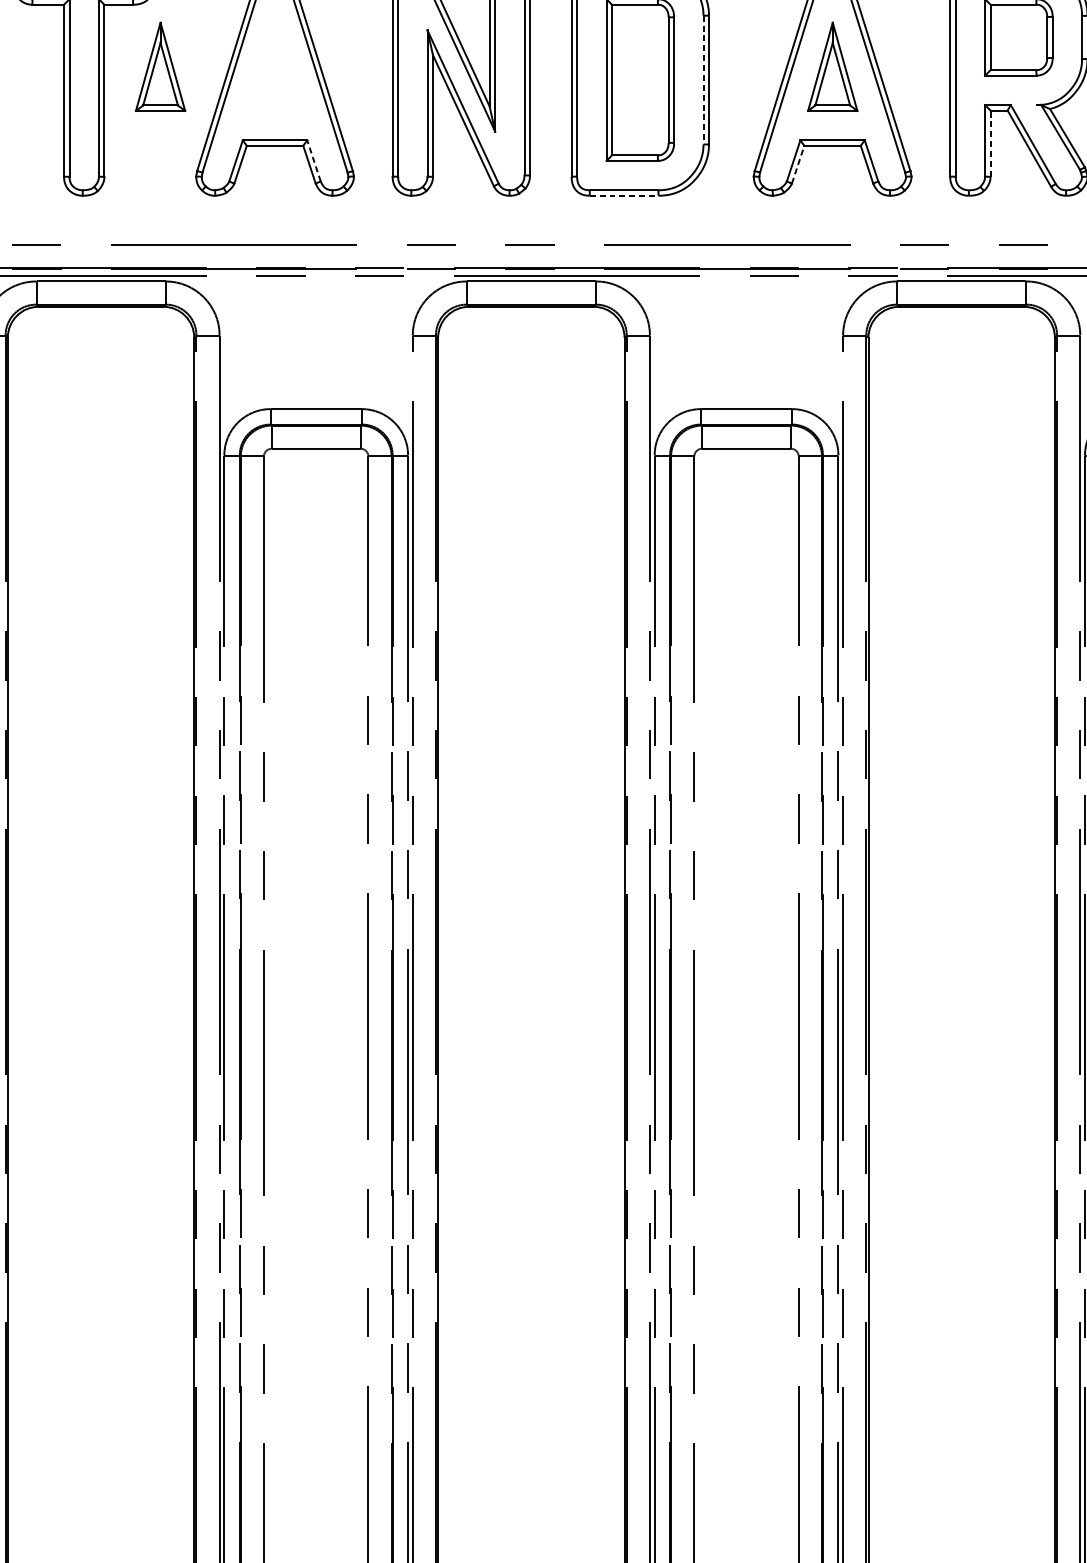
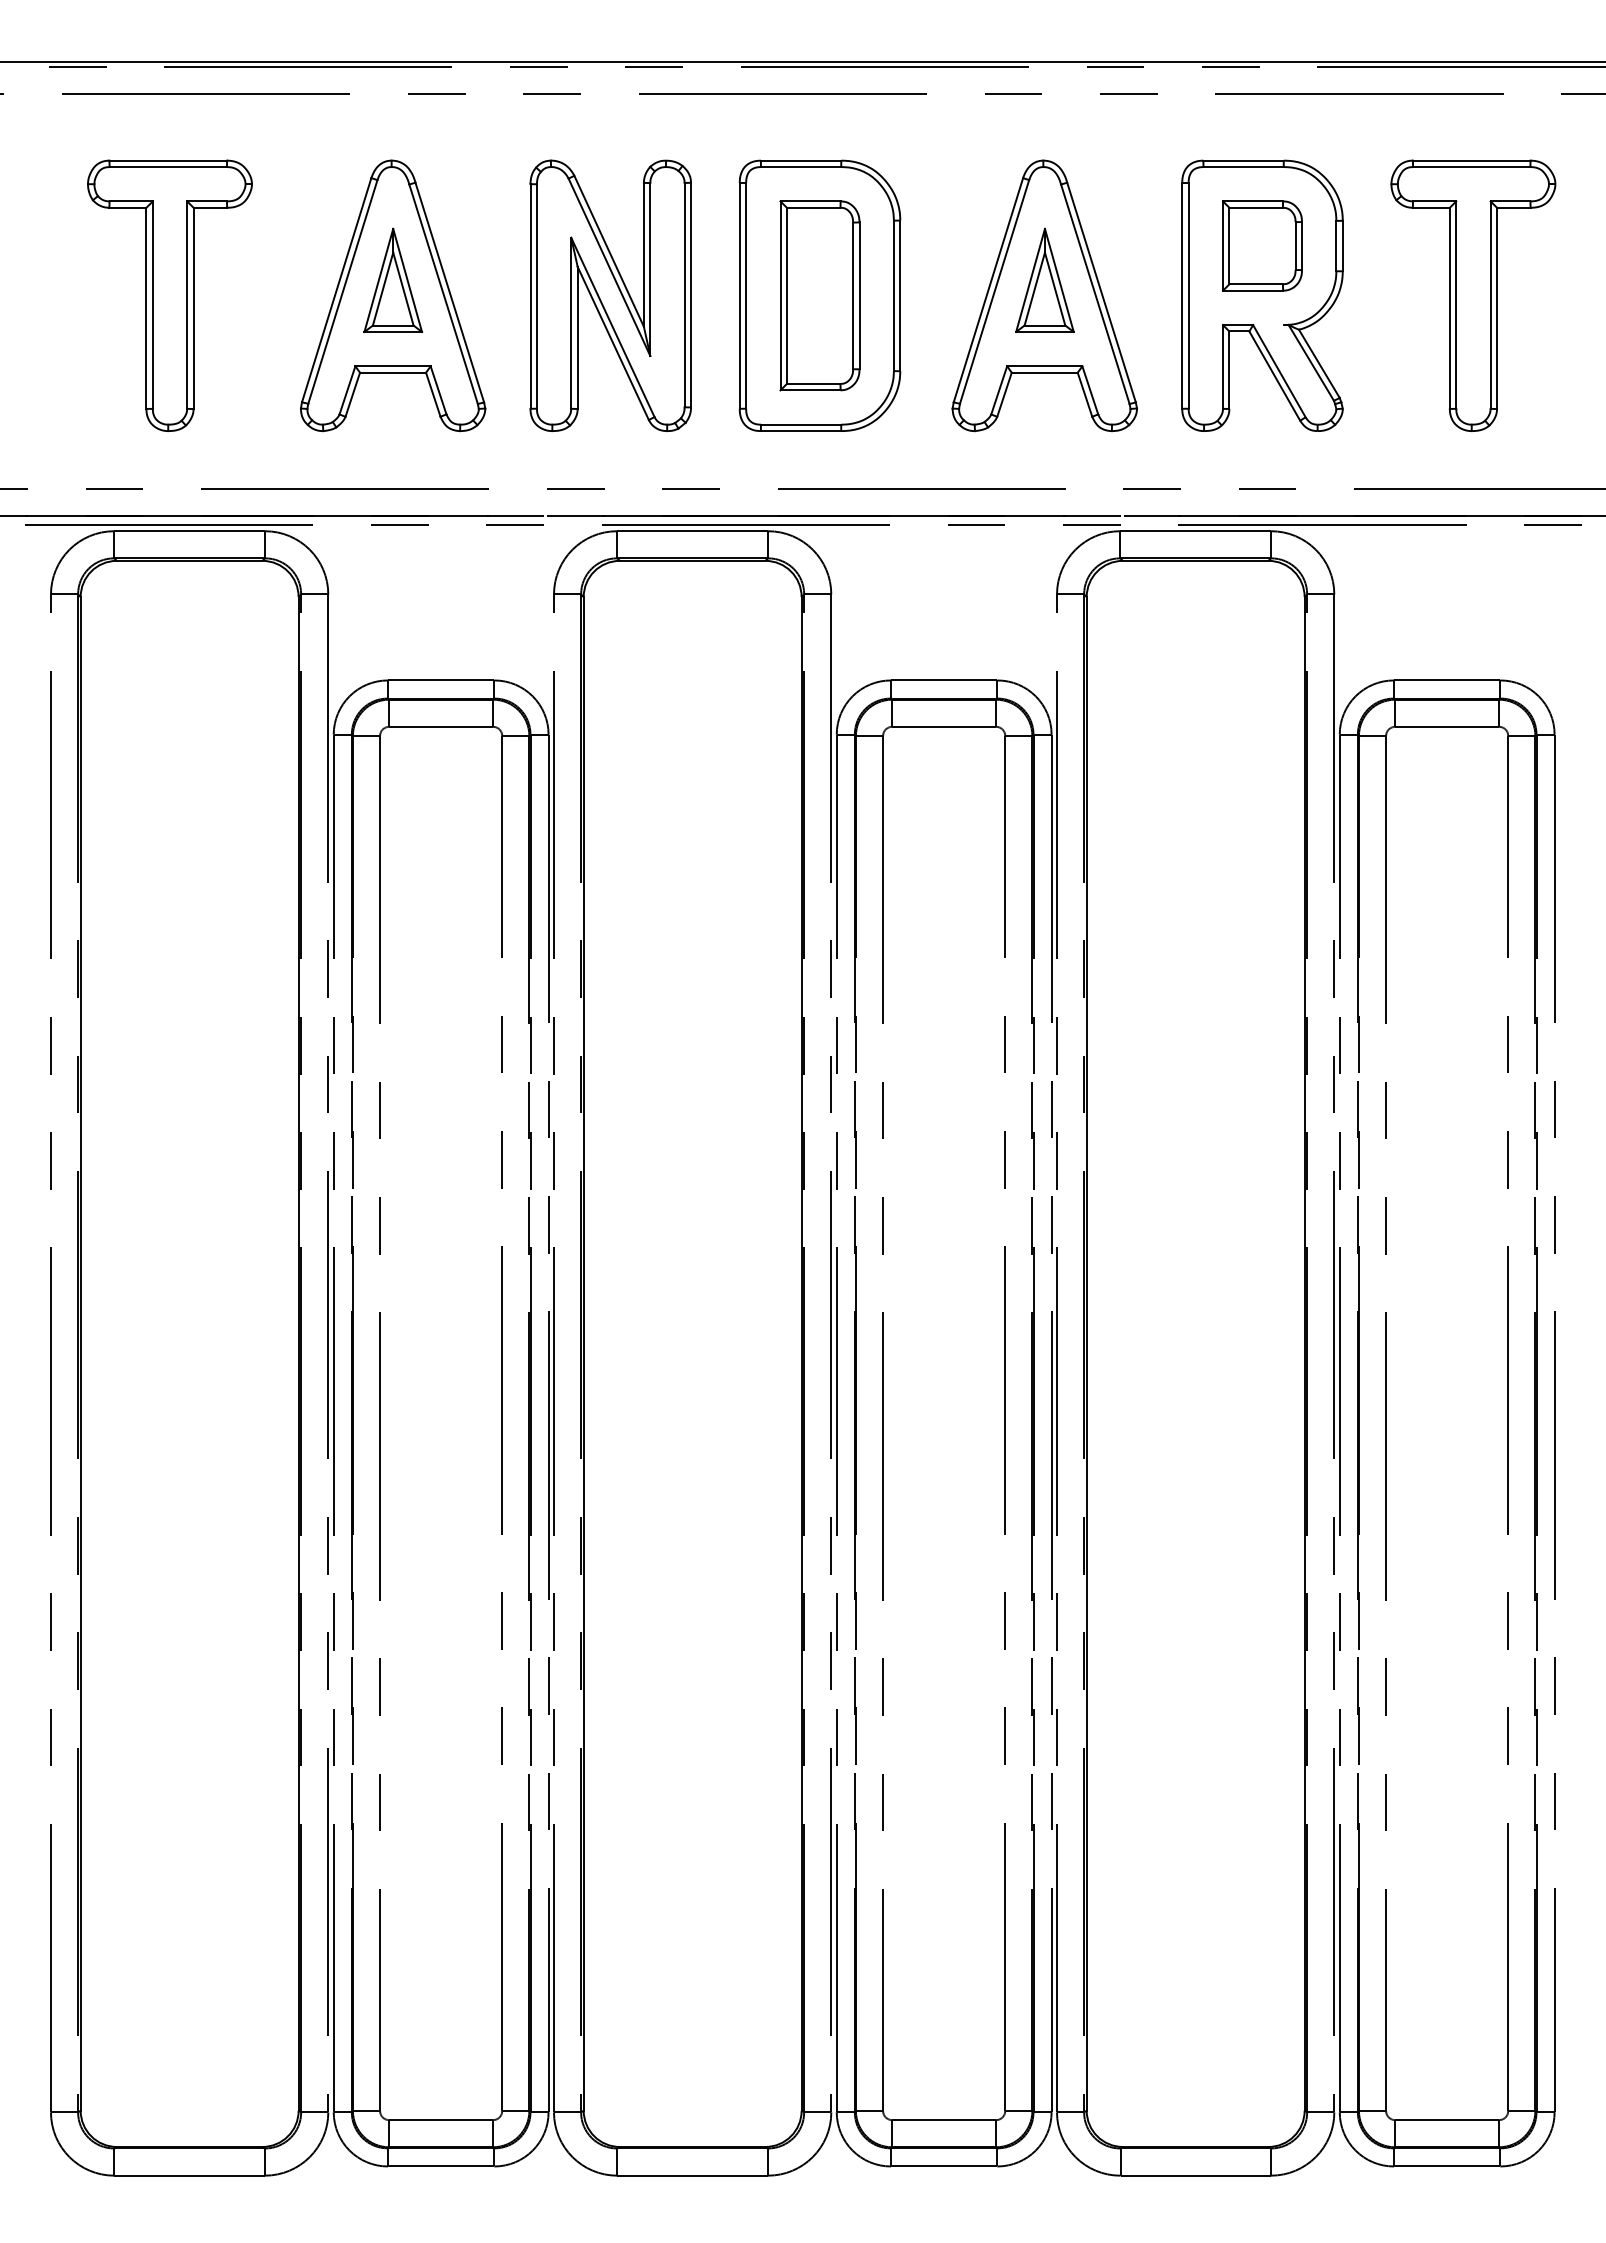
part: (159, 66) -> (392, 279), moved
line: (703, 80) -> (893, 296), dashed -> solid
line: (990, 143) -> (1229, 370), dashed -> solid
line: (313, 160) -> (438, 389), dashed -> solid
line: (798, 164) -> (1004, 394), dashed -> solid
line: (624, 196) -> (801, 431), dashed -> solid

